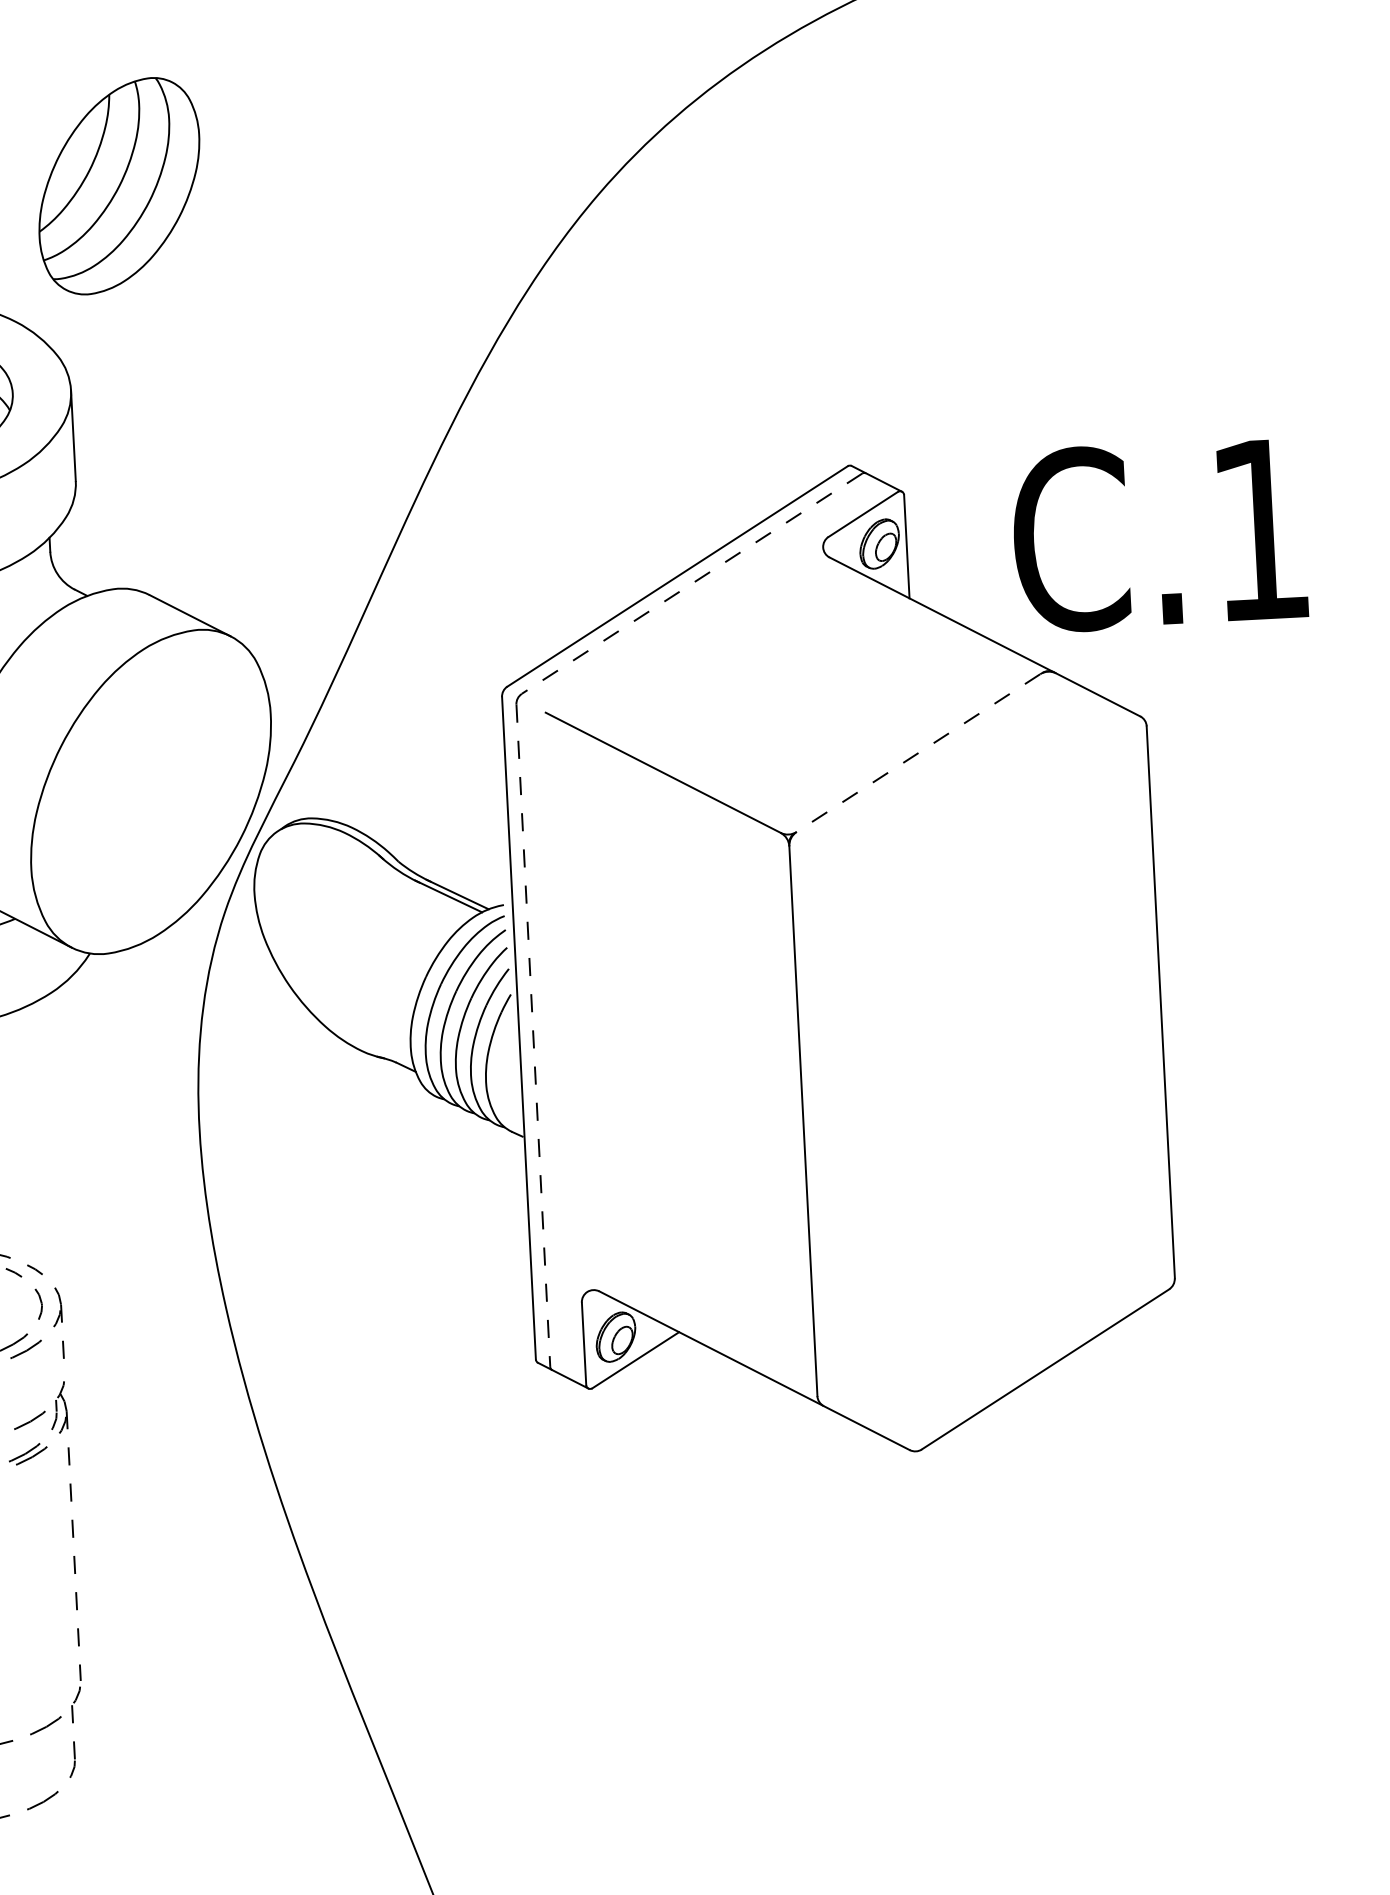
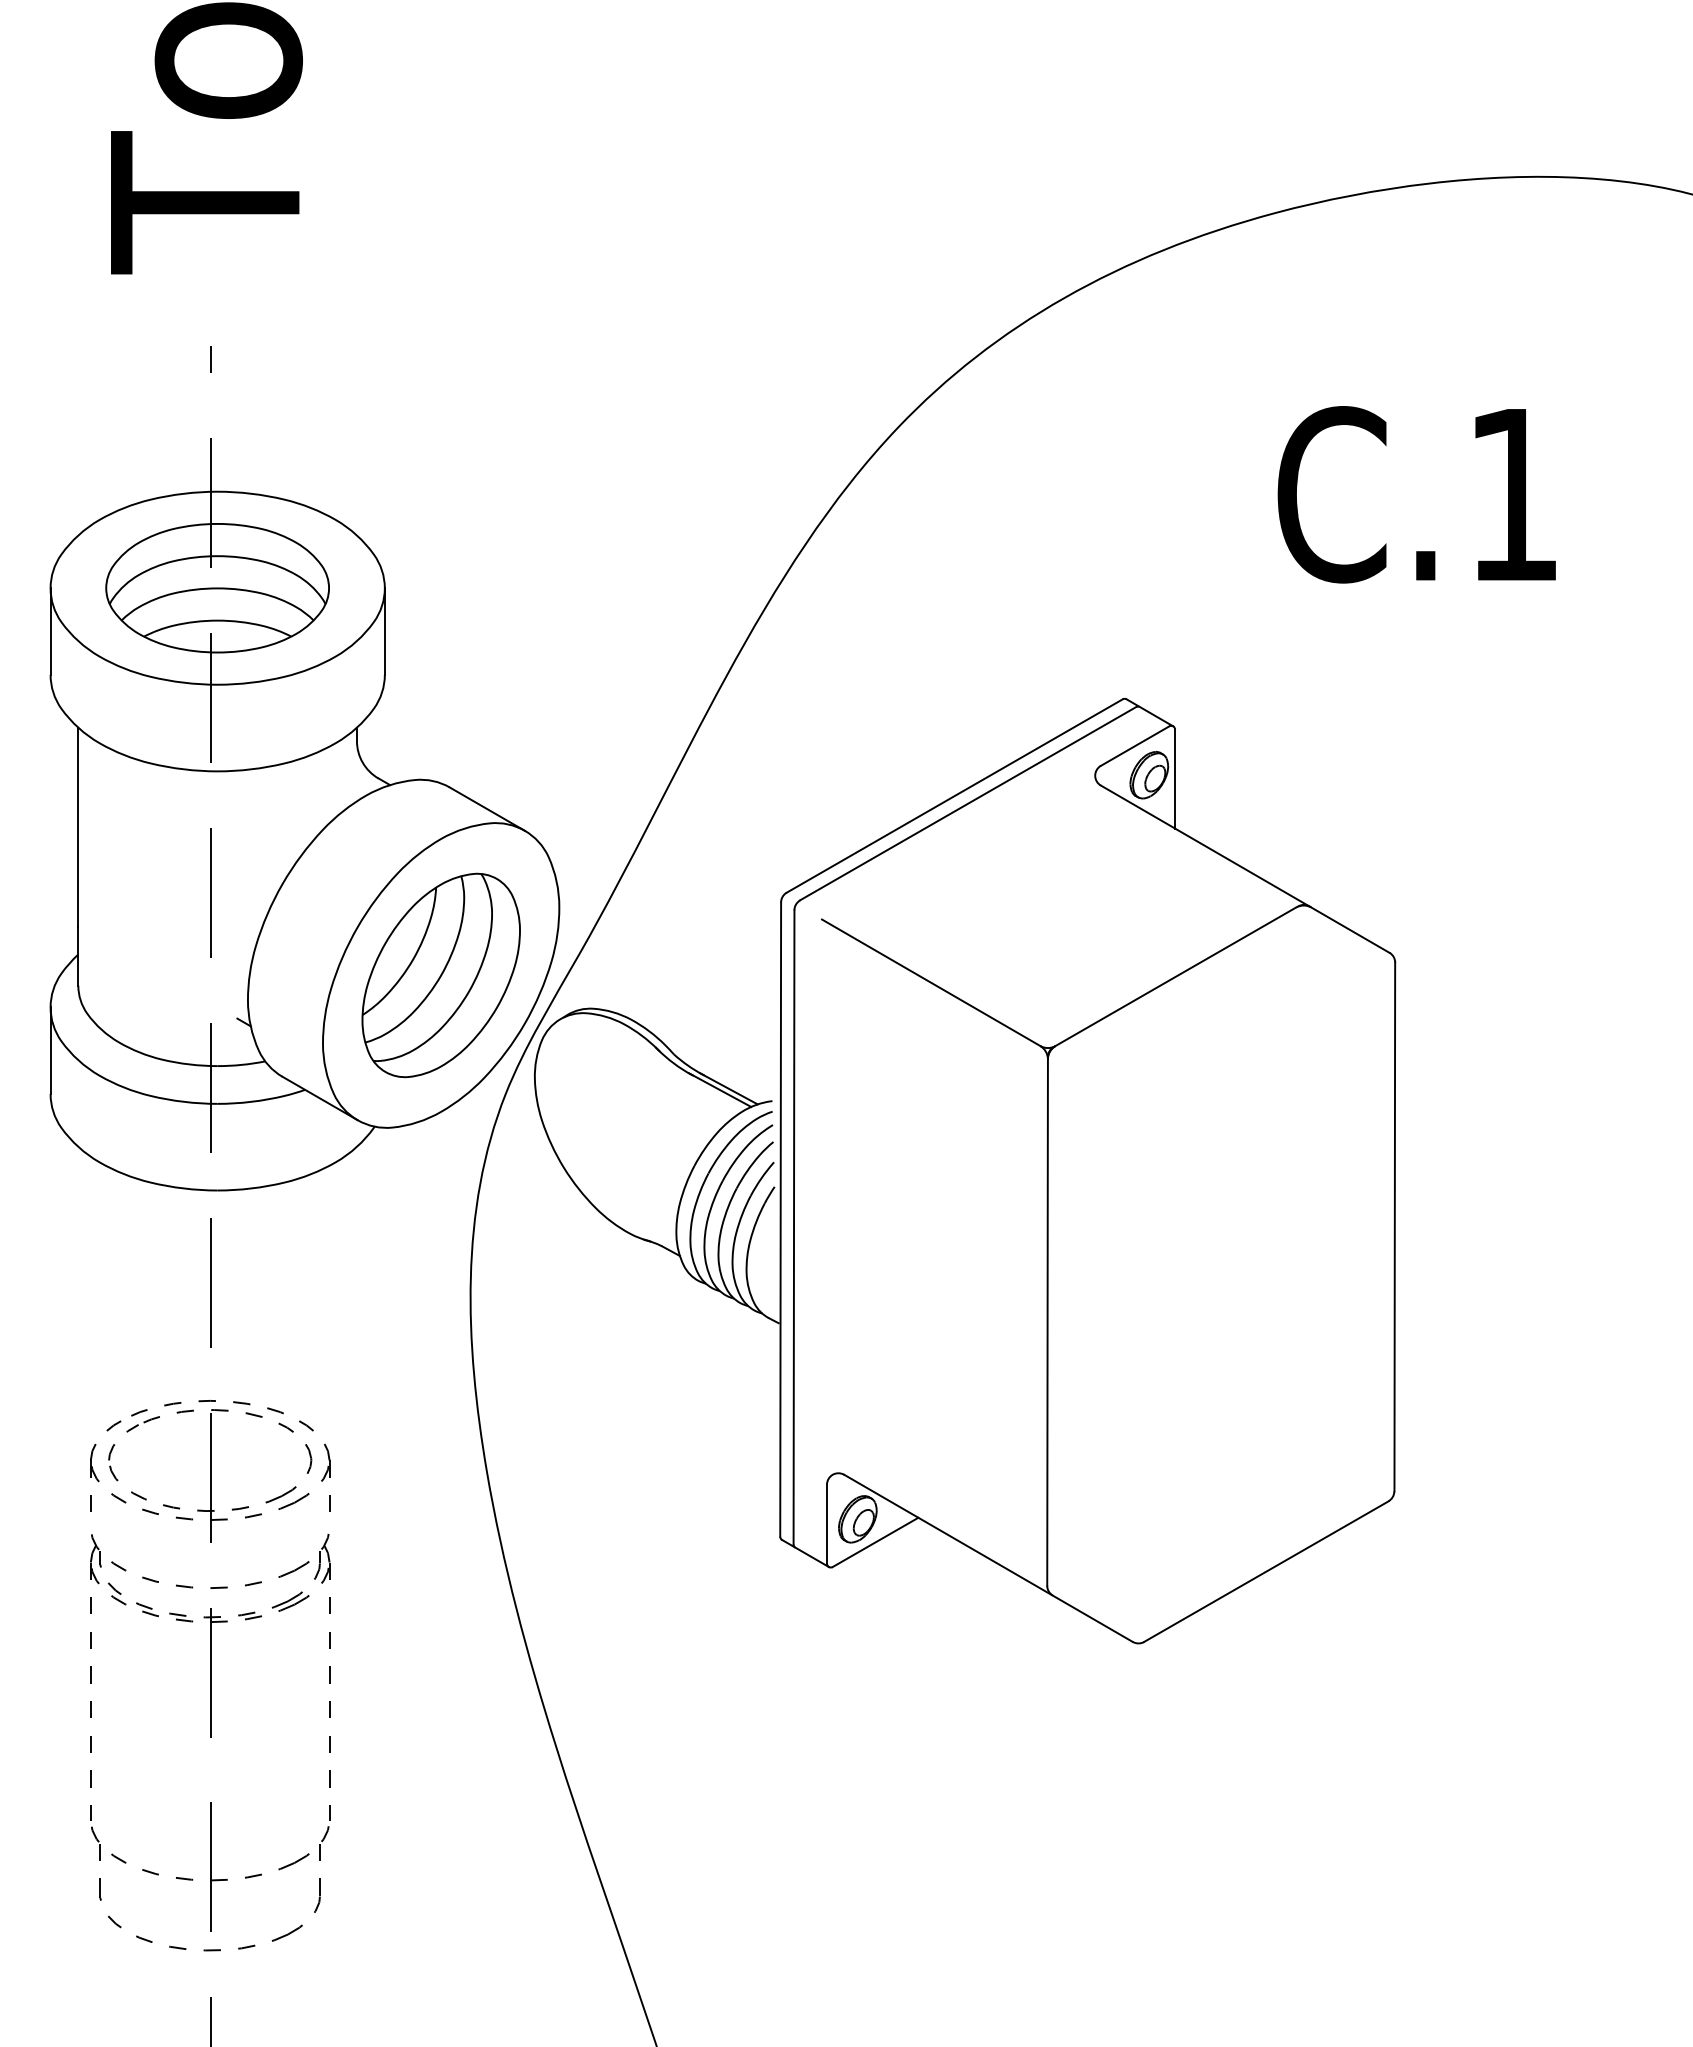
part: (118, 186) -> (440, 975), moved
text: (1159, 534) -> (1416, 494), moved
line: (692, 583) -> (968, 803), dashed -> solid
line: (918, 752) -> (1175, 976), dashed -> solid
line: (533, 1035) -> (794, 1227), dashed -> solid

